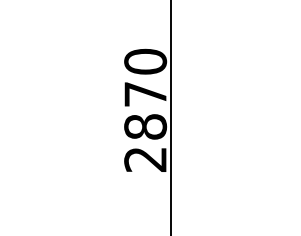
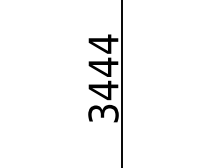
text: (145, 110) -> (103, 78), 2870 -> 3444

